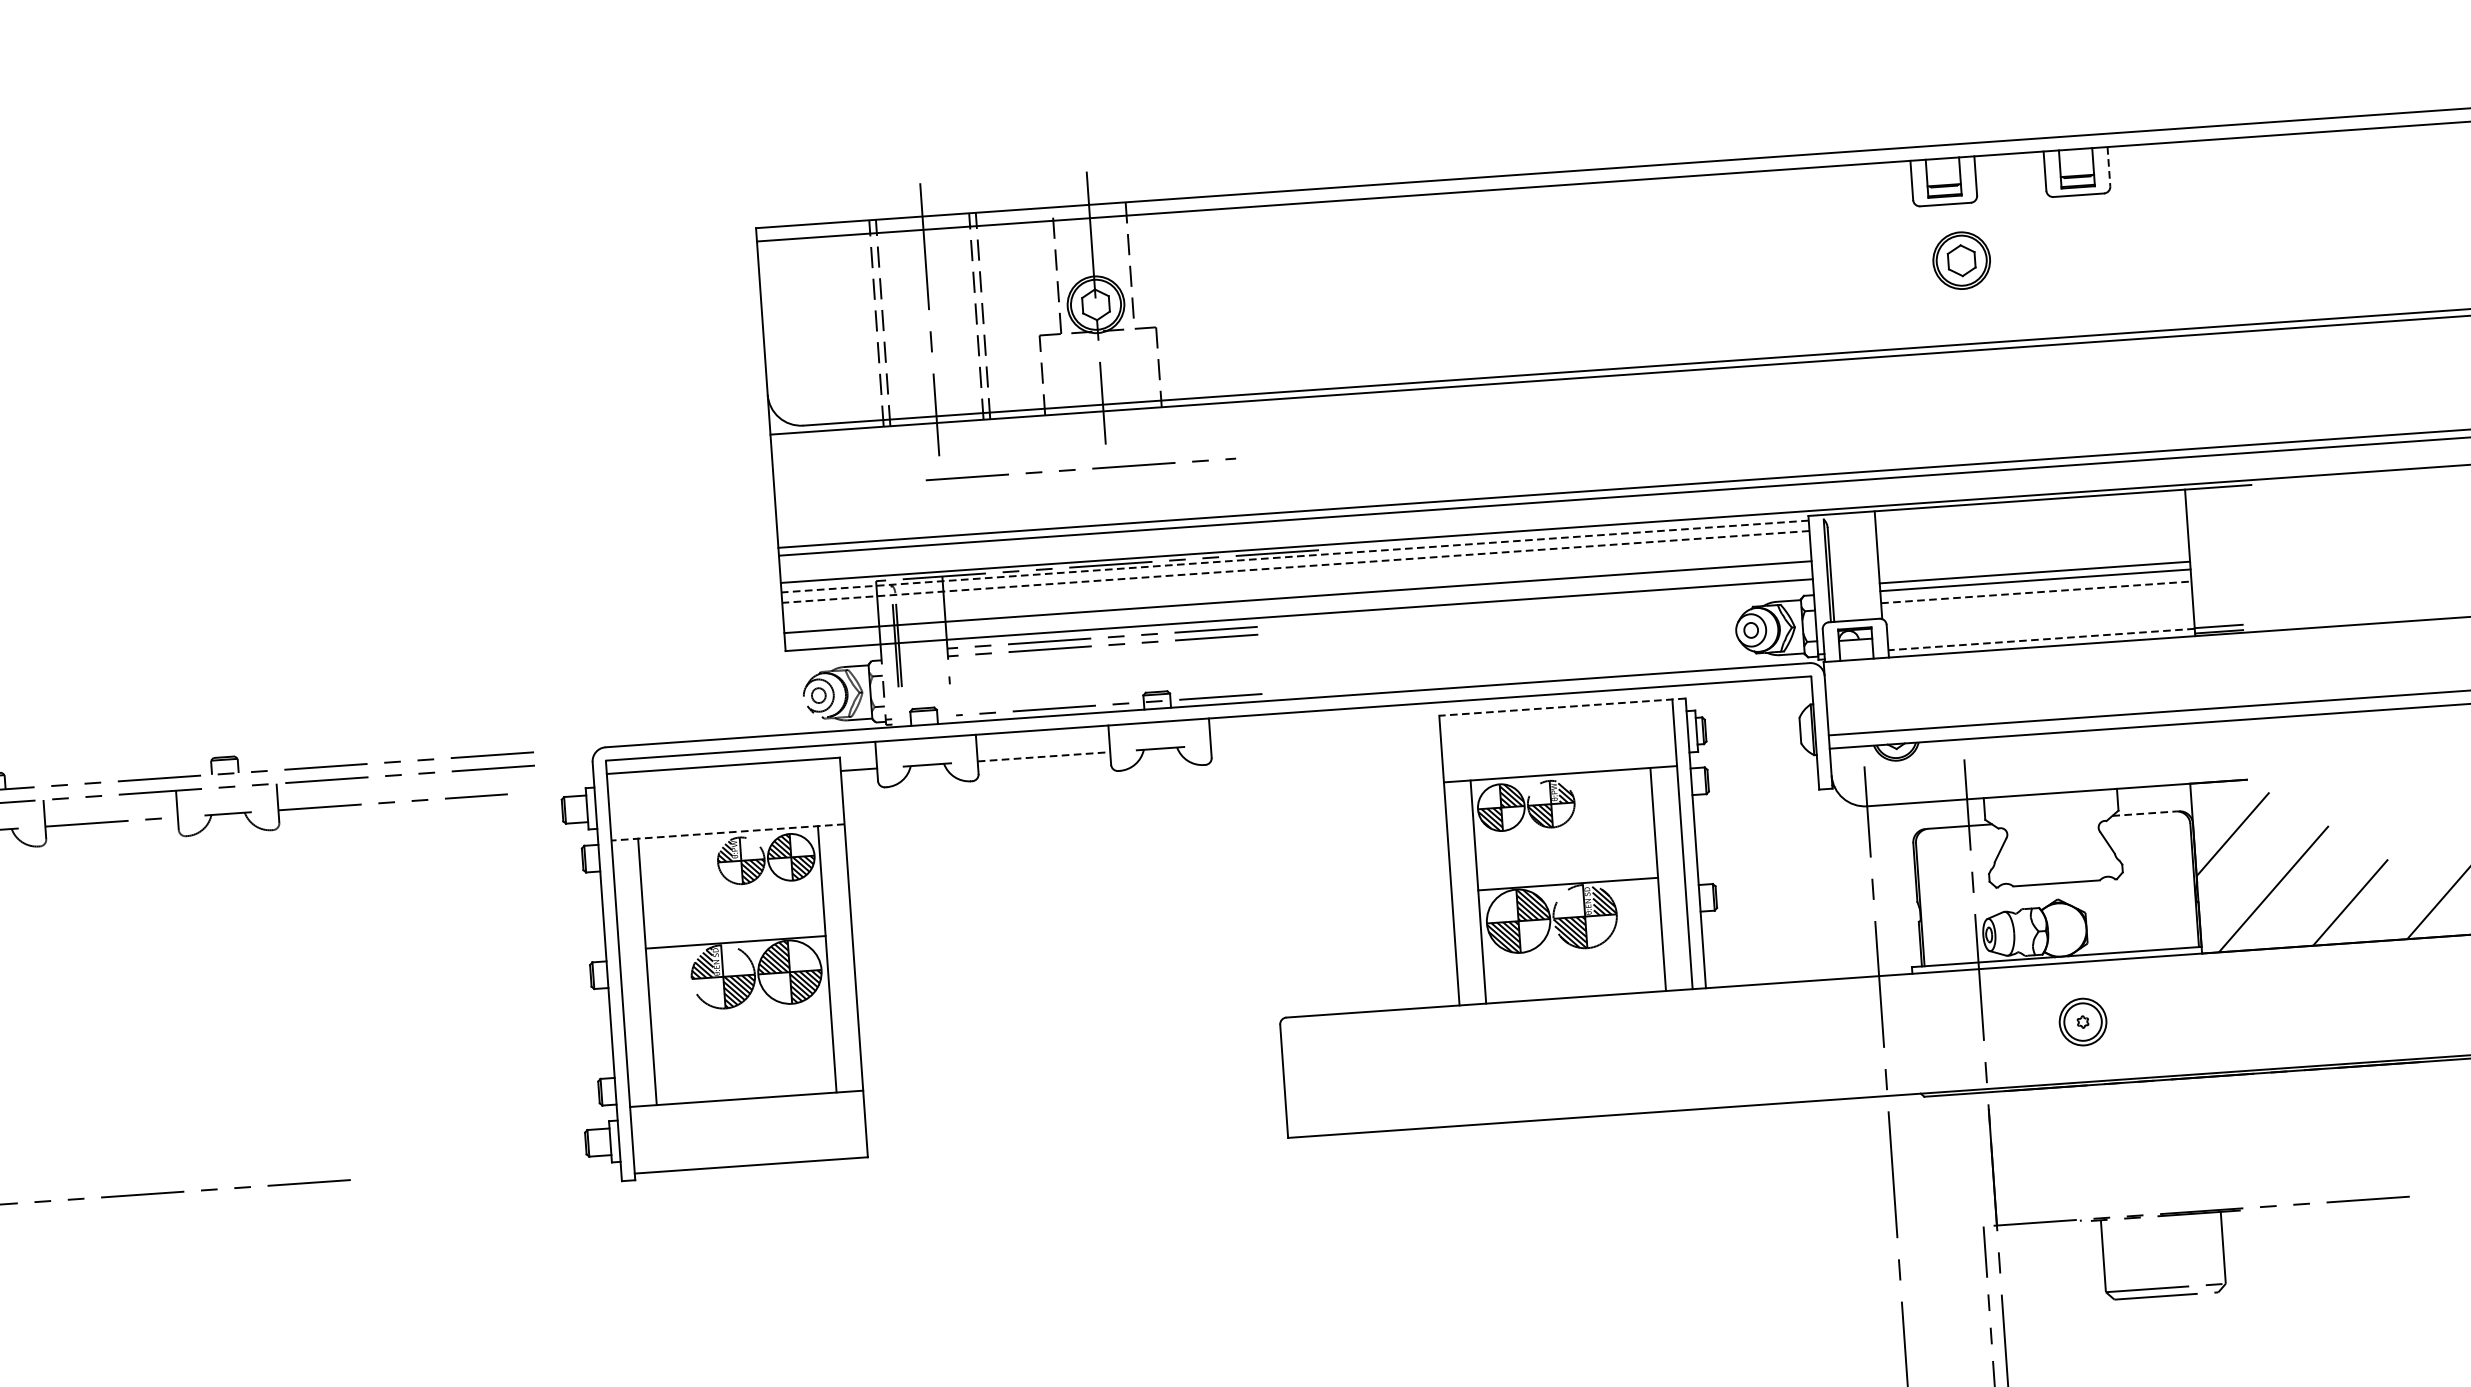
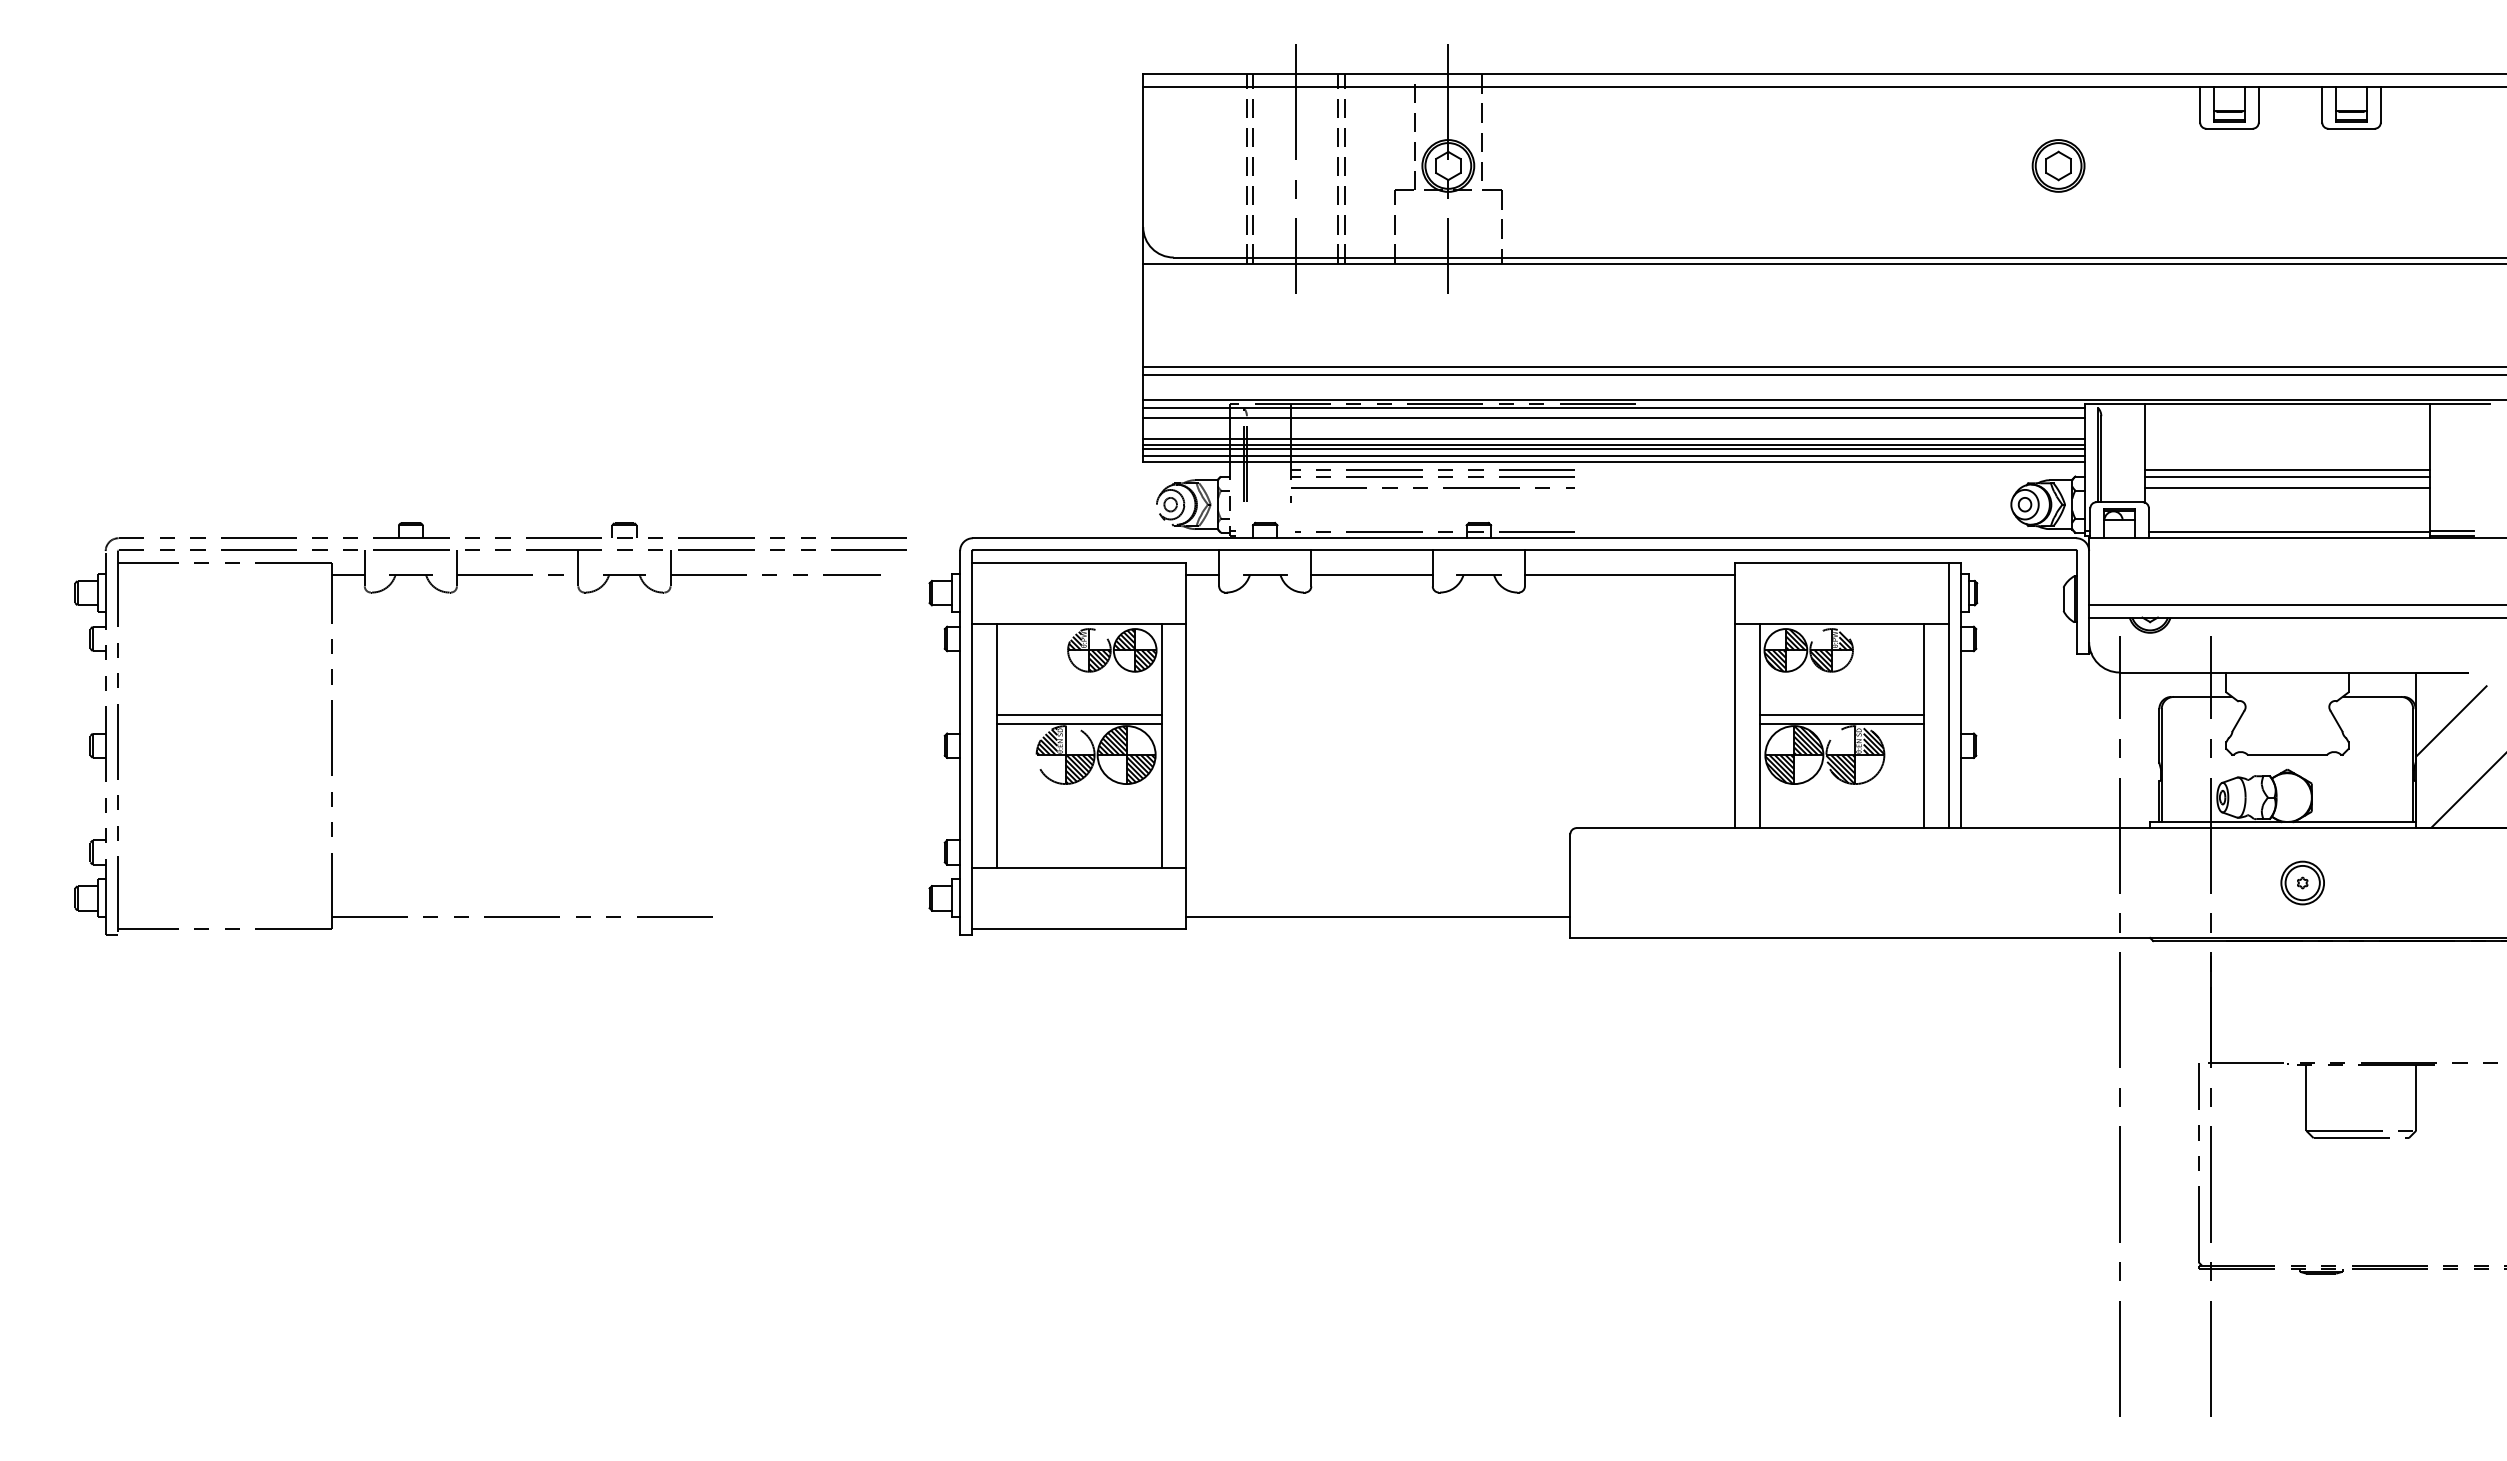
line: (2108, 167) -> (2380, 105), dashed -> solid
part: (1961, 260) -> (2058, 165), moved
line: (1074, 469) -> (1427, 487), moved
line: (1294, 556) -> (1613, 408), dashed -> solid
line: (1295, 566) -> (1613, 417), dashed -> solid
line: (1297, 589) -> (1613, 438), added
line: (2036, 592) -> (2287, 488), dashed -> solid
line: (1297, 601) -> (1613, 449), added
line: (1298, 609) -> (1613, 456), added
line: (2040, 639) -> (2288, 531), dashed -> solid
line: (1562, 706) -> (1848, 562), dashed -> solid
line: (1324, 736) -> (1629, 574), added
line: (1044, 756) -> (1372, 574), dashed -> solid
line: (2144, 813) -> (2372, 696), dashed -> solid
line: (728, 832) -> (1079, 623), dashed -> solid
line: (1566, 874) -> (1841, 715), added
line: (734, 932) -> (1078, 715), added
line: (1075, 1129) -> (1377, 916), added

